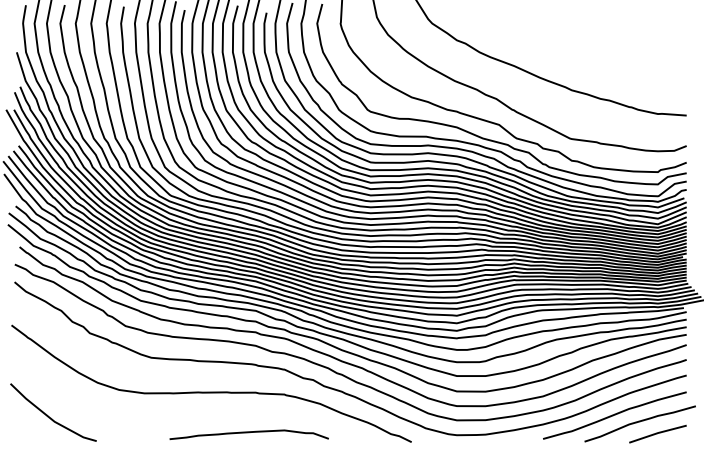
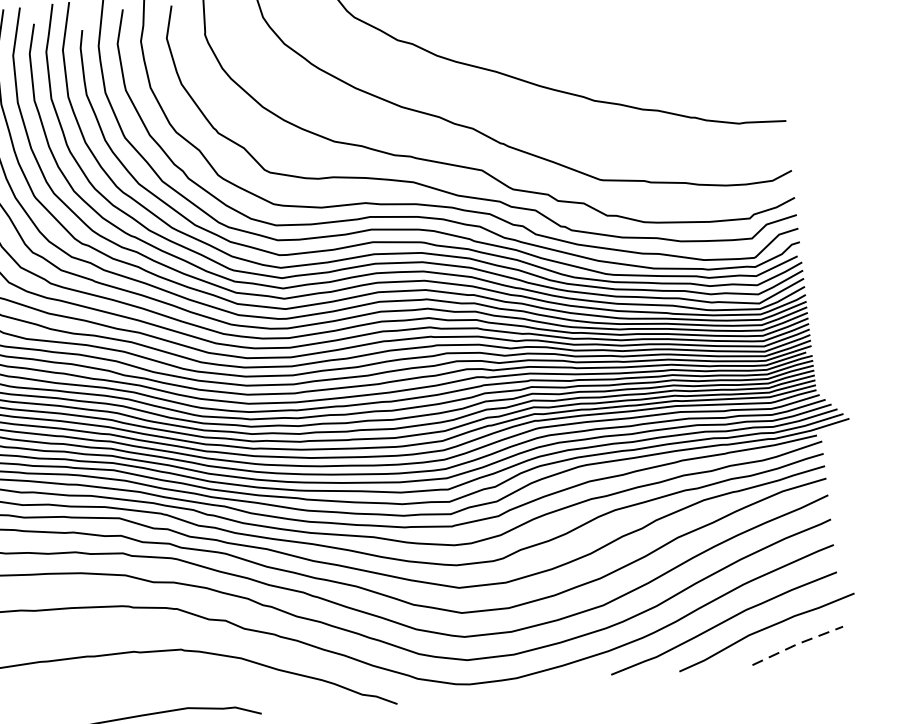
line: (657, 433) -> (796, 644), solid -> dashed

